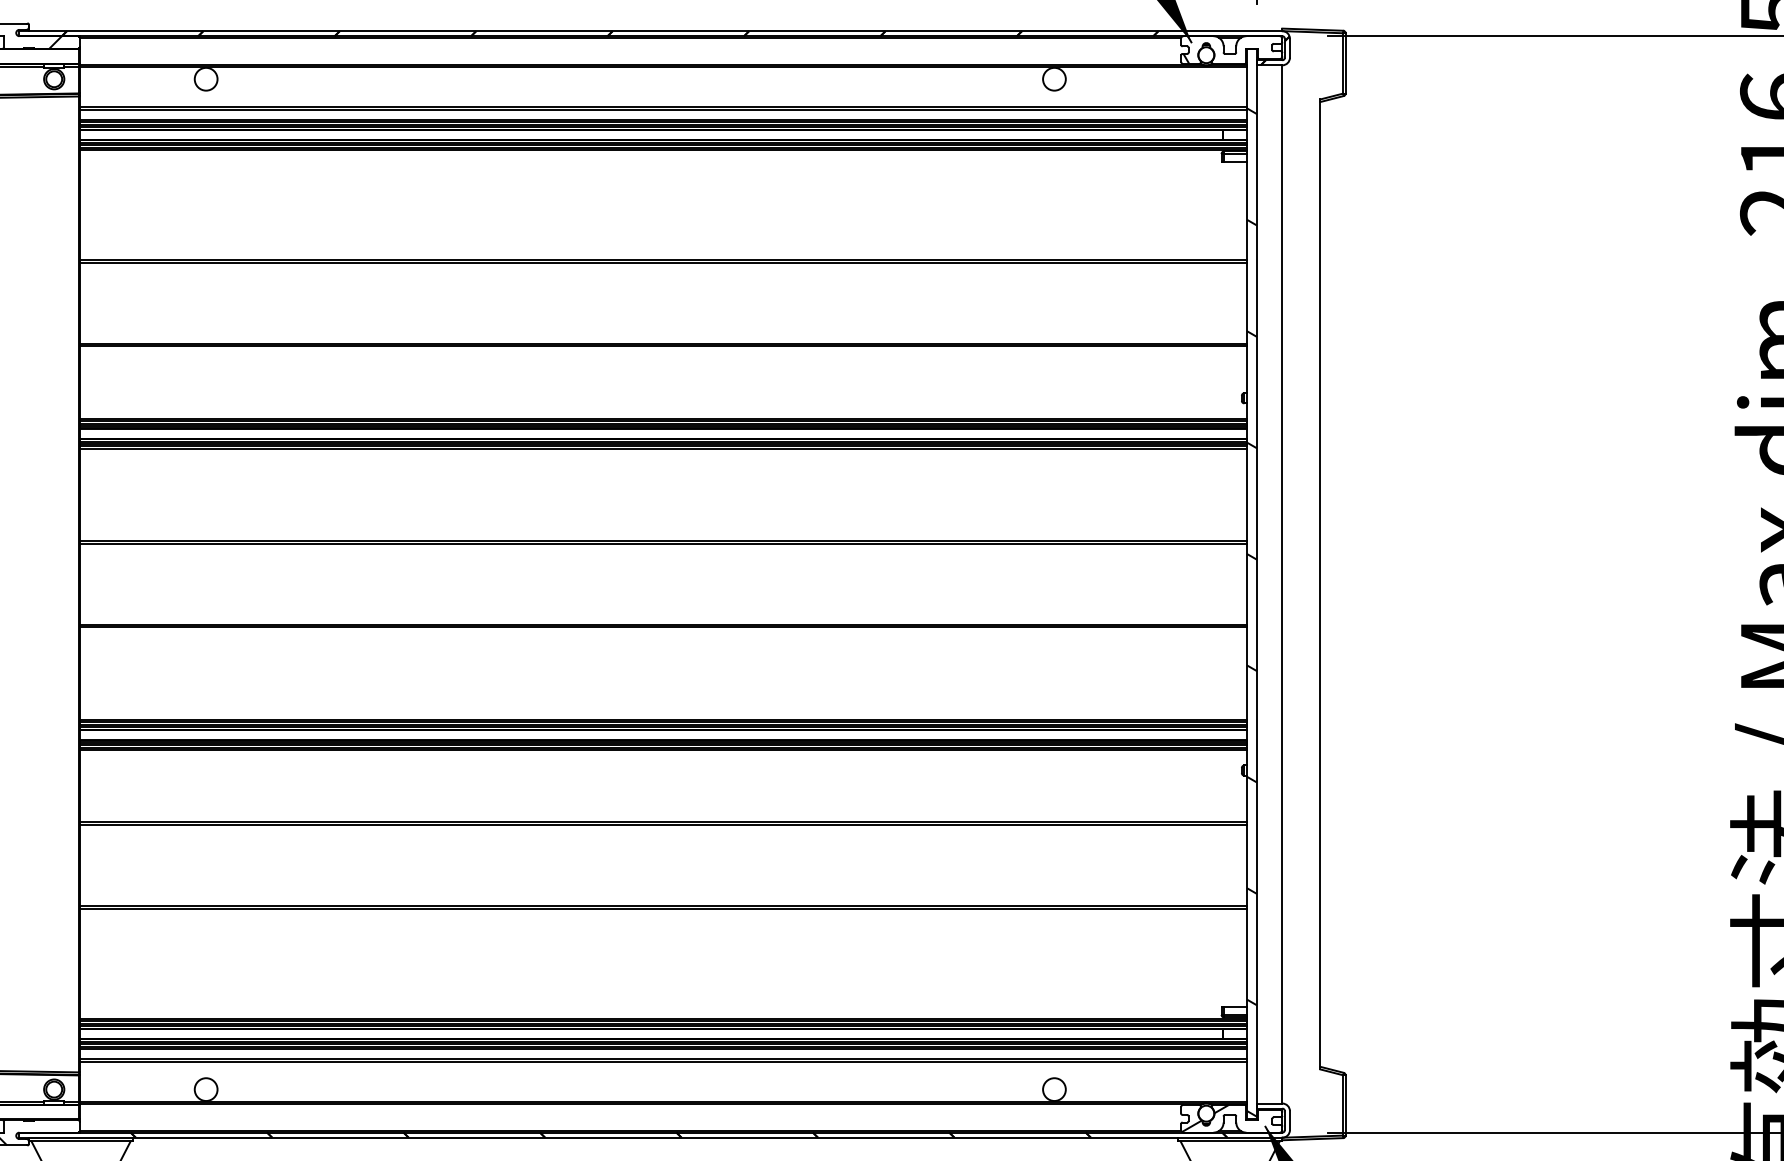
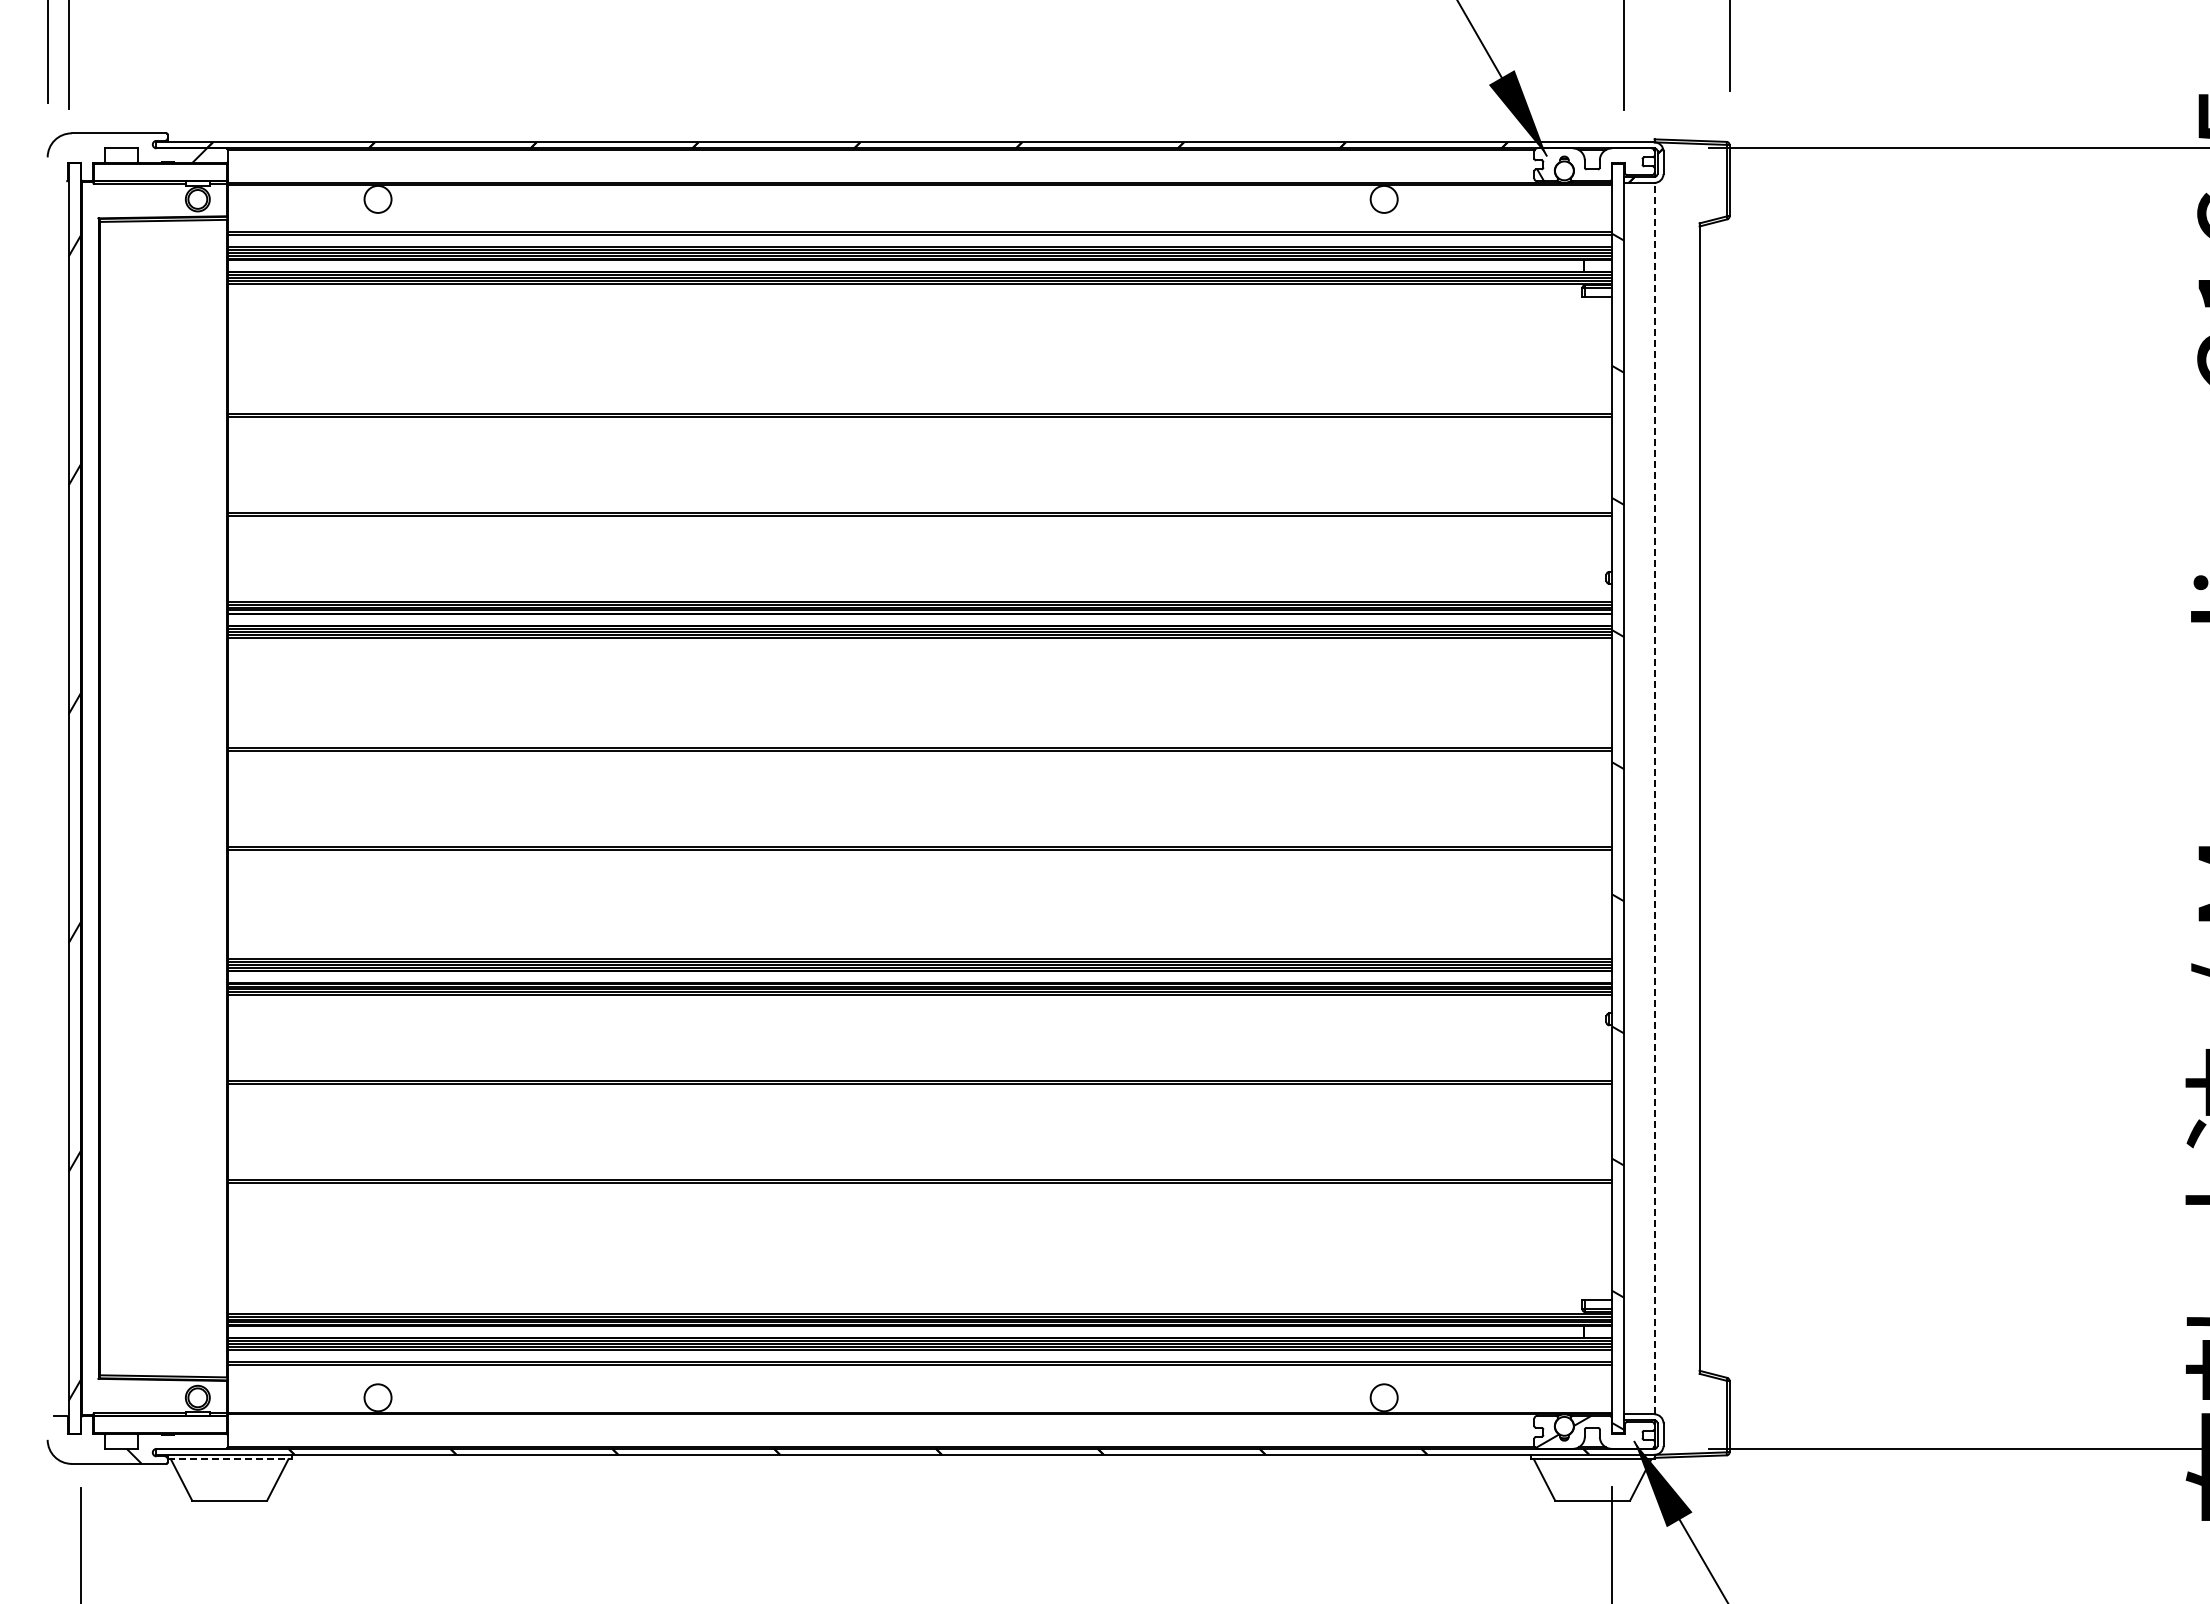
line: (1282, 584) -> (1654, 798), solid -> dashed
line: (80, 1141) -> (229, 1459), solid -> dashed

